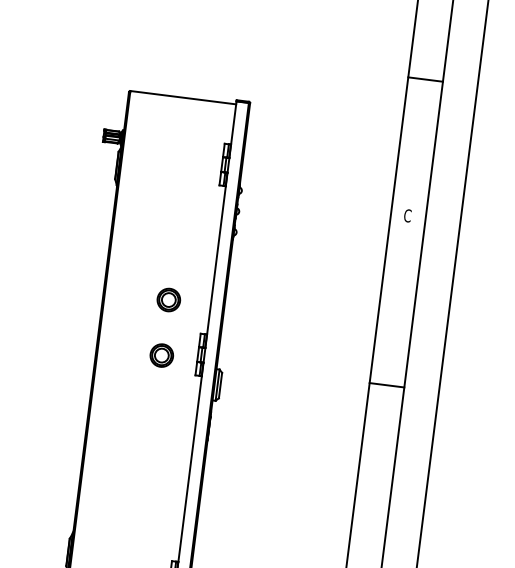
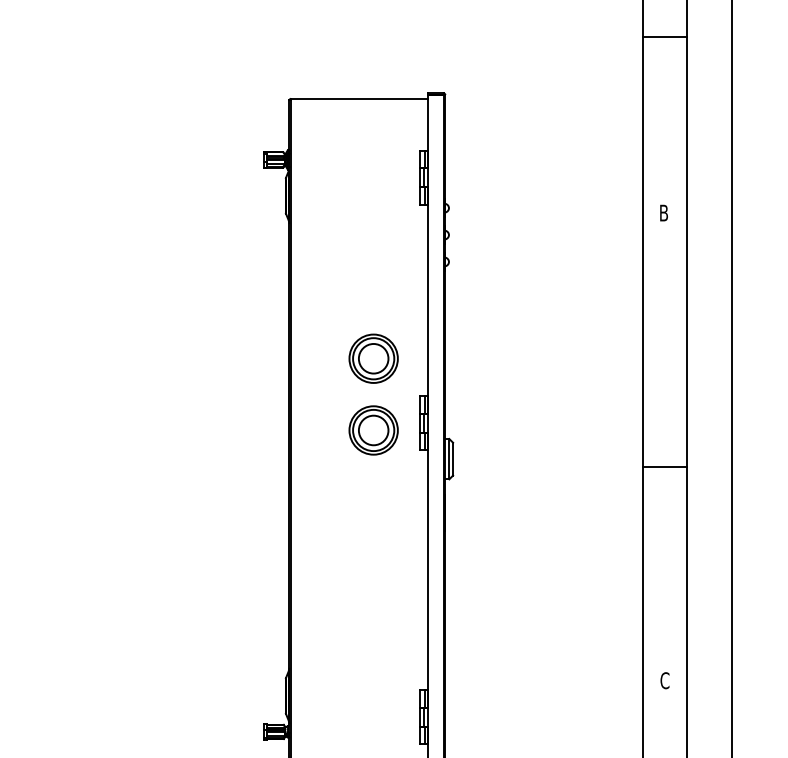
text: (407, 215) -> (663, 212), C -> B
part: (168, 299) -> (373, 358), size x1.67
part: (161, 355) -> (373, 430), size x1.67
line: (386, 385) -> (664, 467), moved

